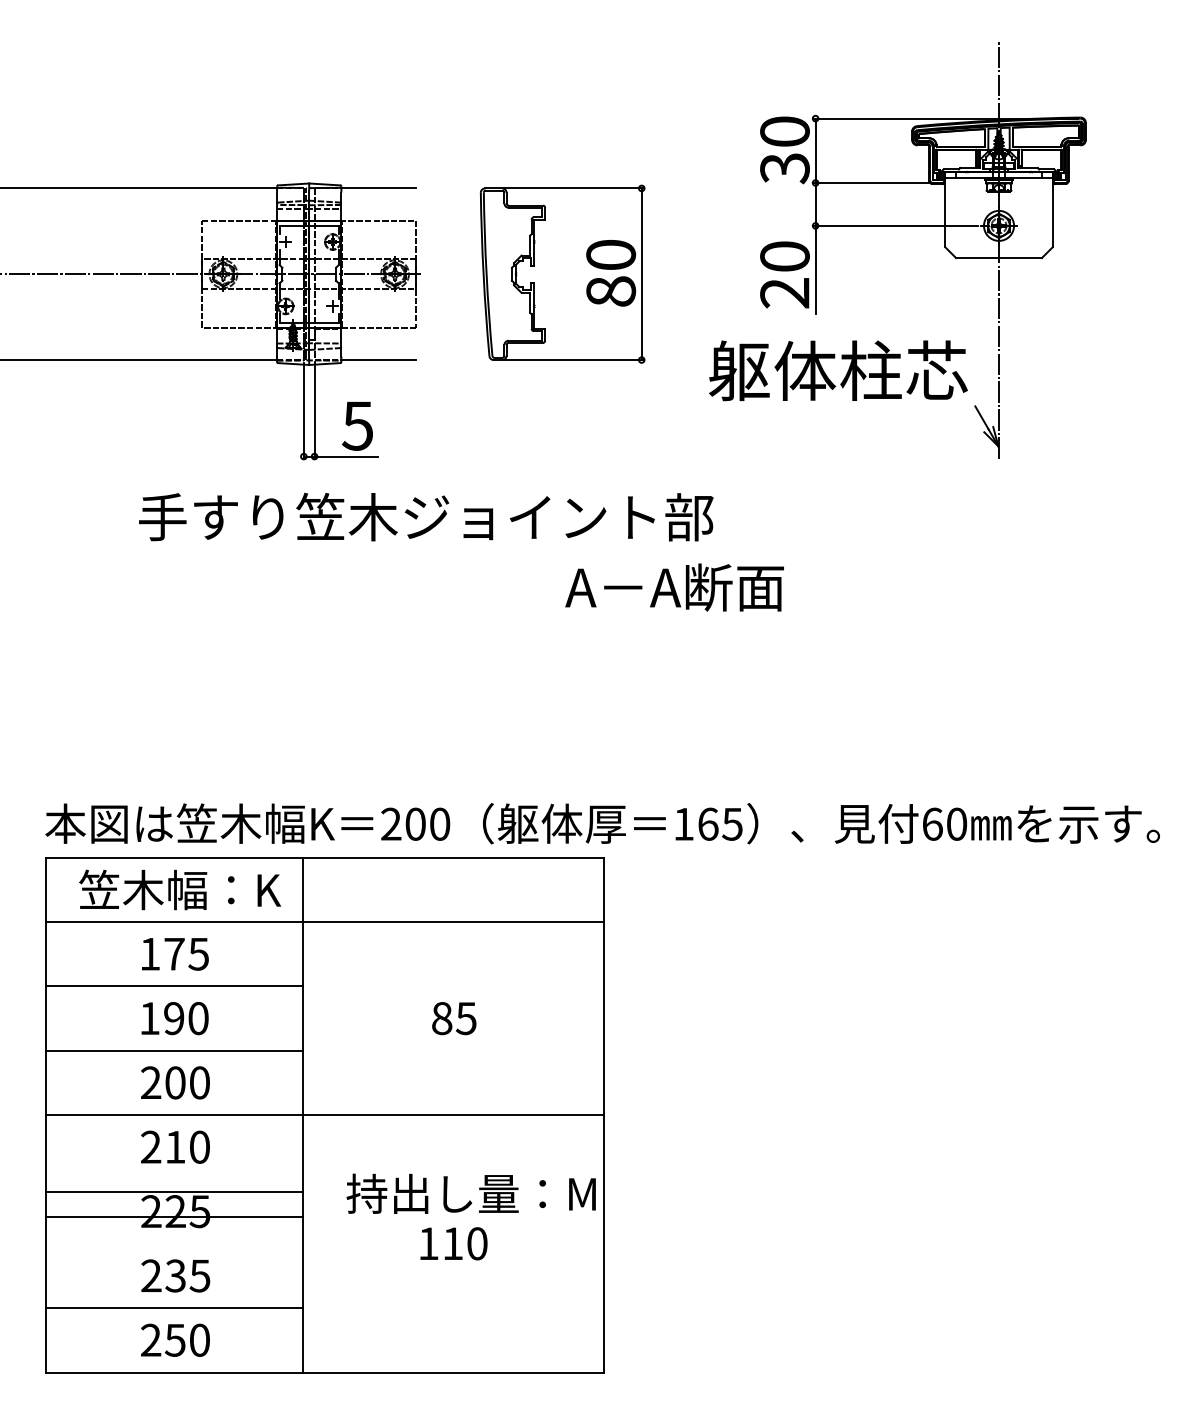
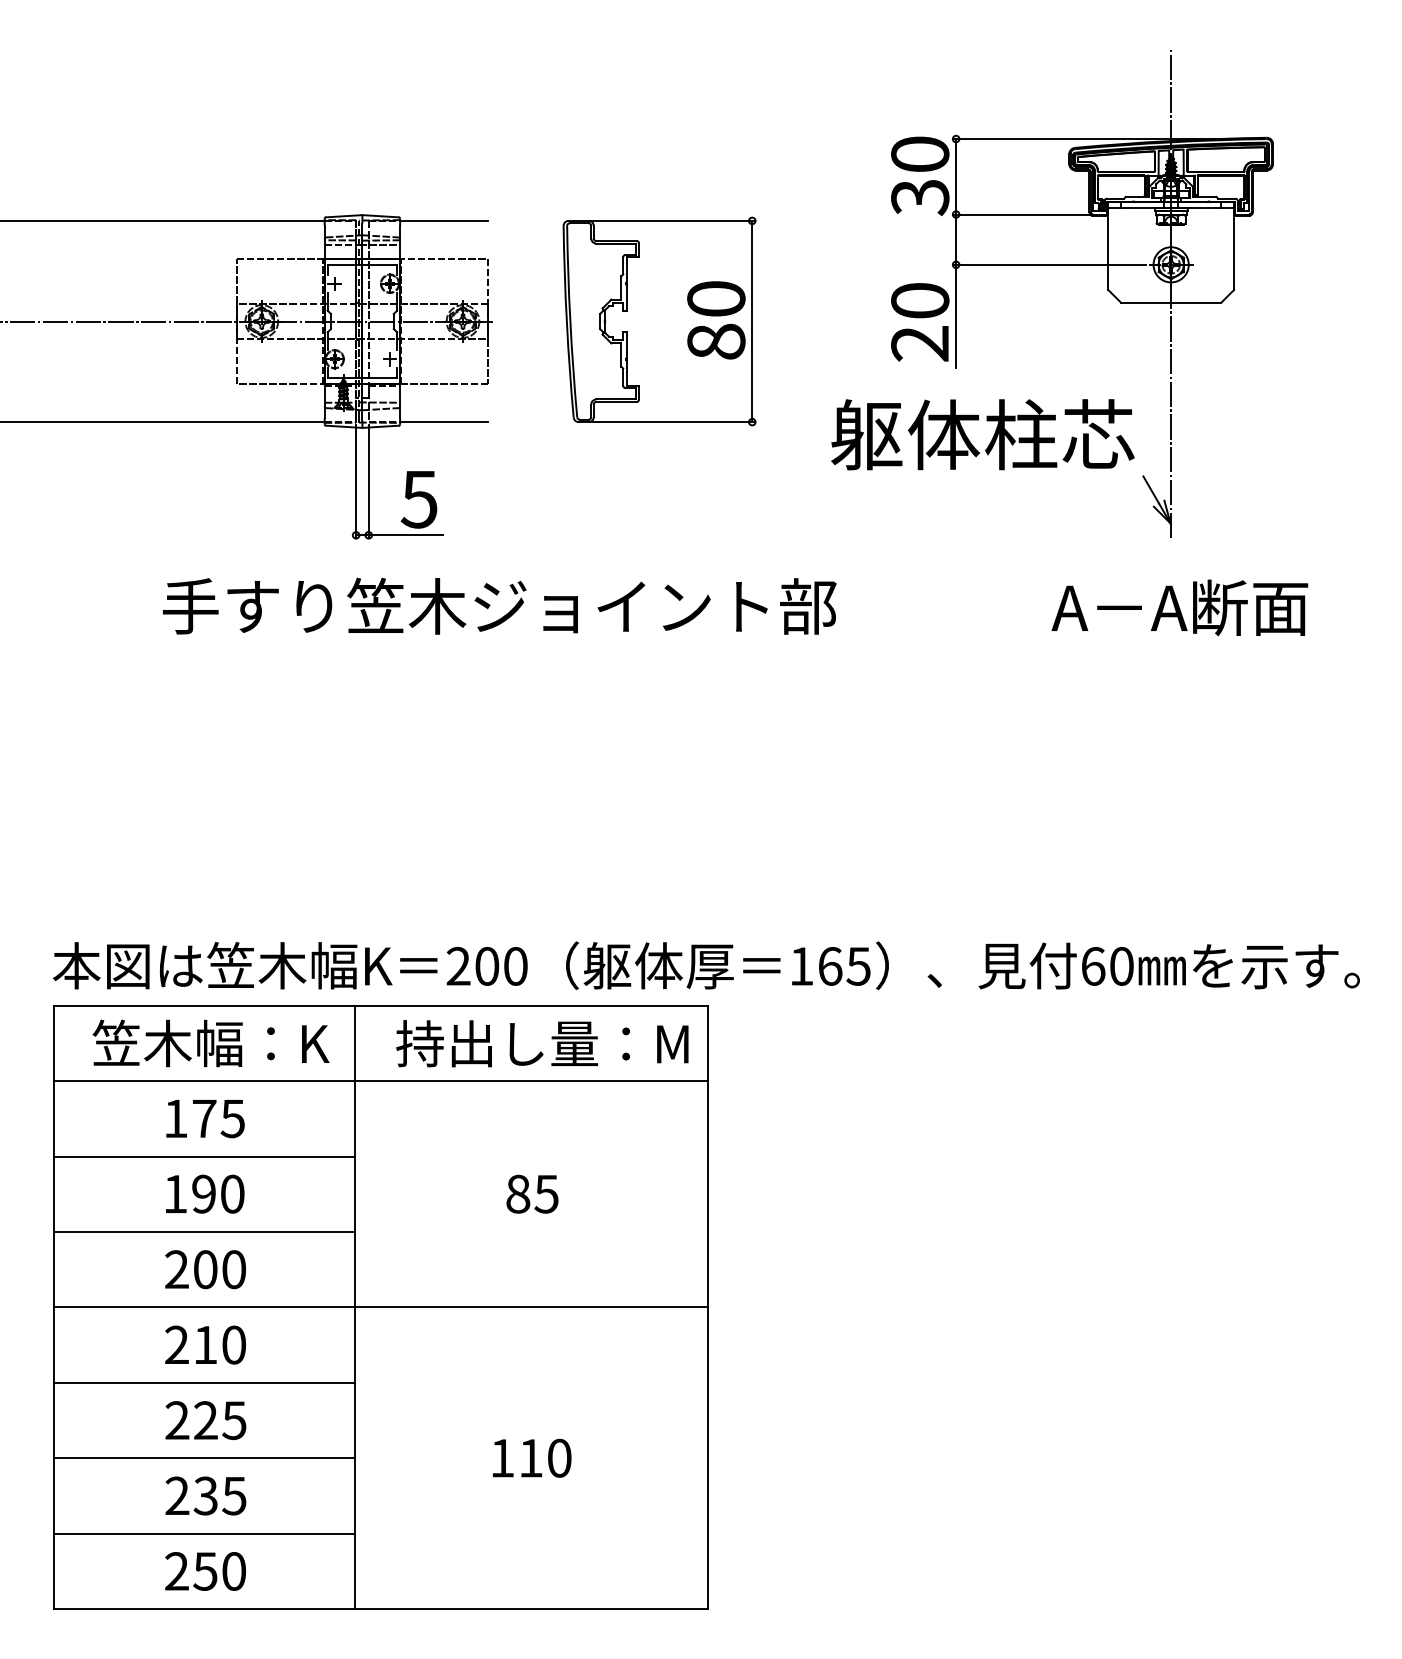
text: (674, 587) -> (1179, 607), moved
line: (174, 1191) -> (204, 1458), moved
text: (471, 1193) -> (542, 1043), moved
line: (174, 1216) -> (204, 1382), moved

